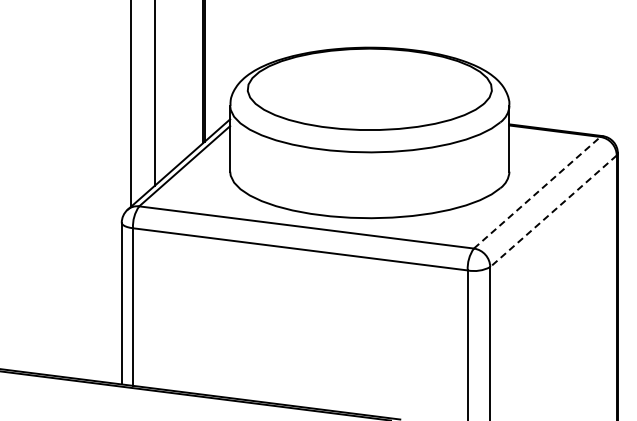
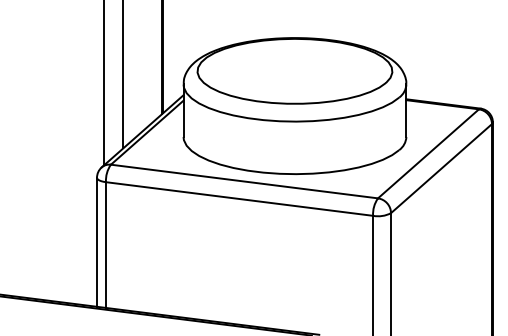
line: (537, 192) -> (428, 153), dashed -> solid
line: (553, 211) -> (441, 168), dashed -> solid

